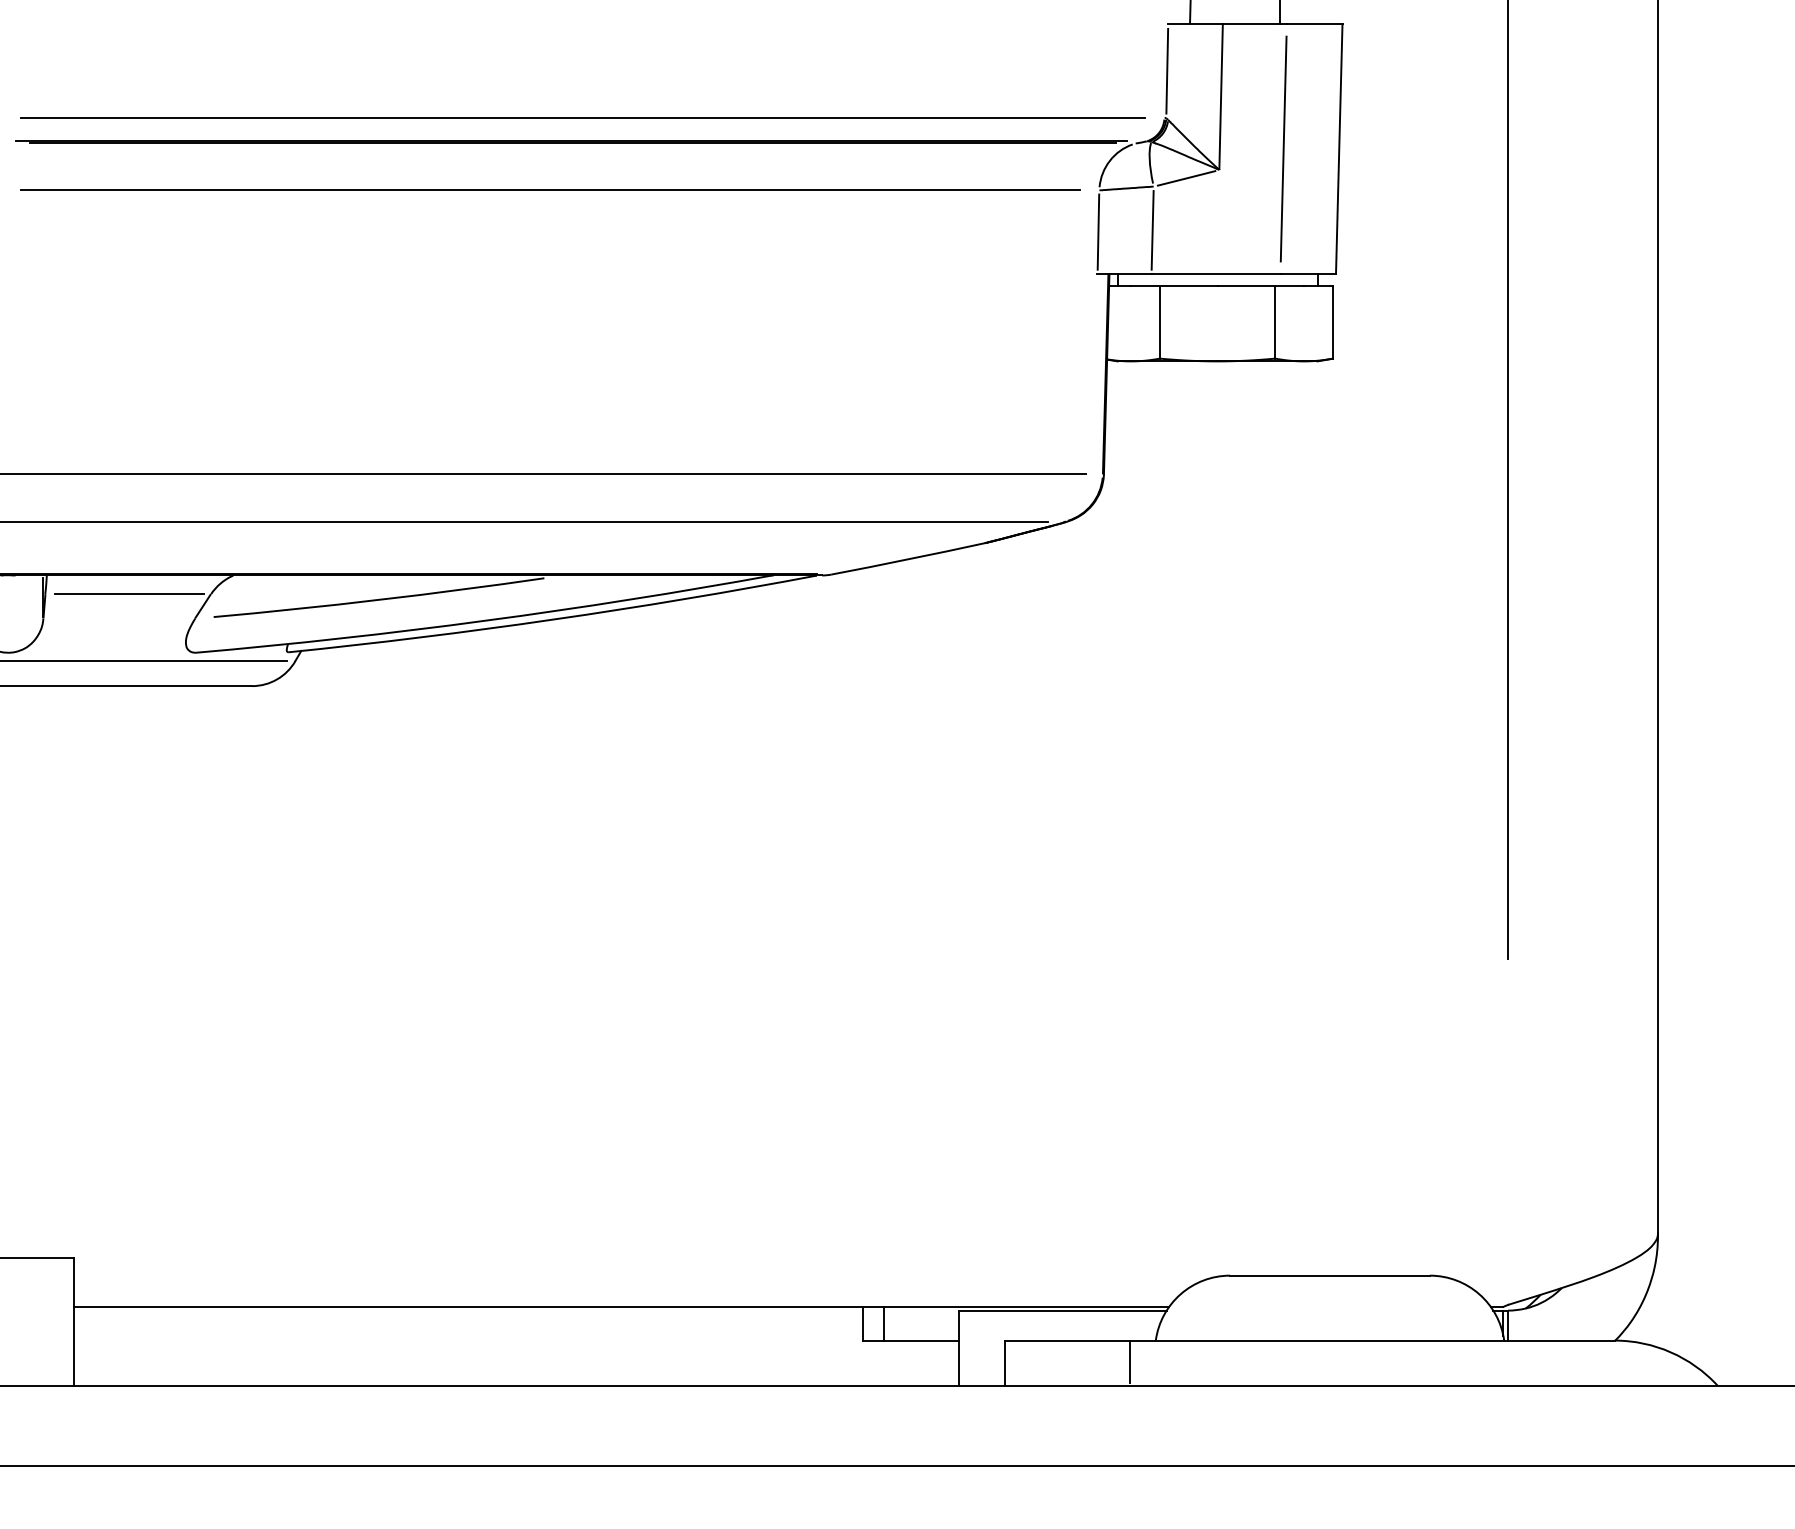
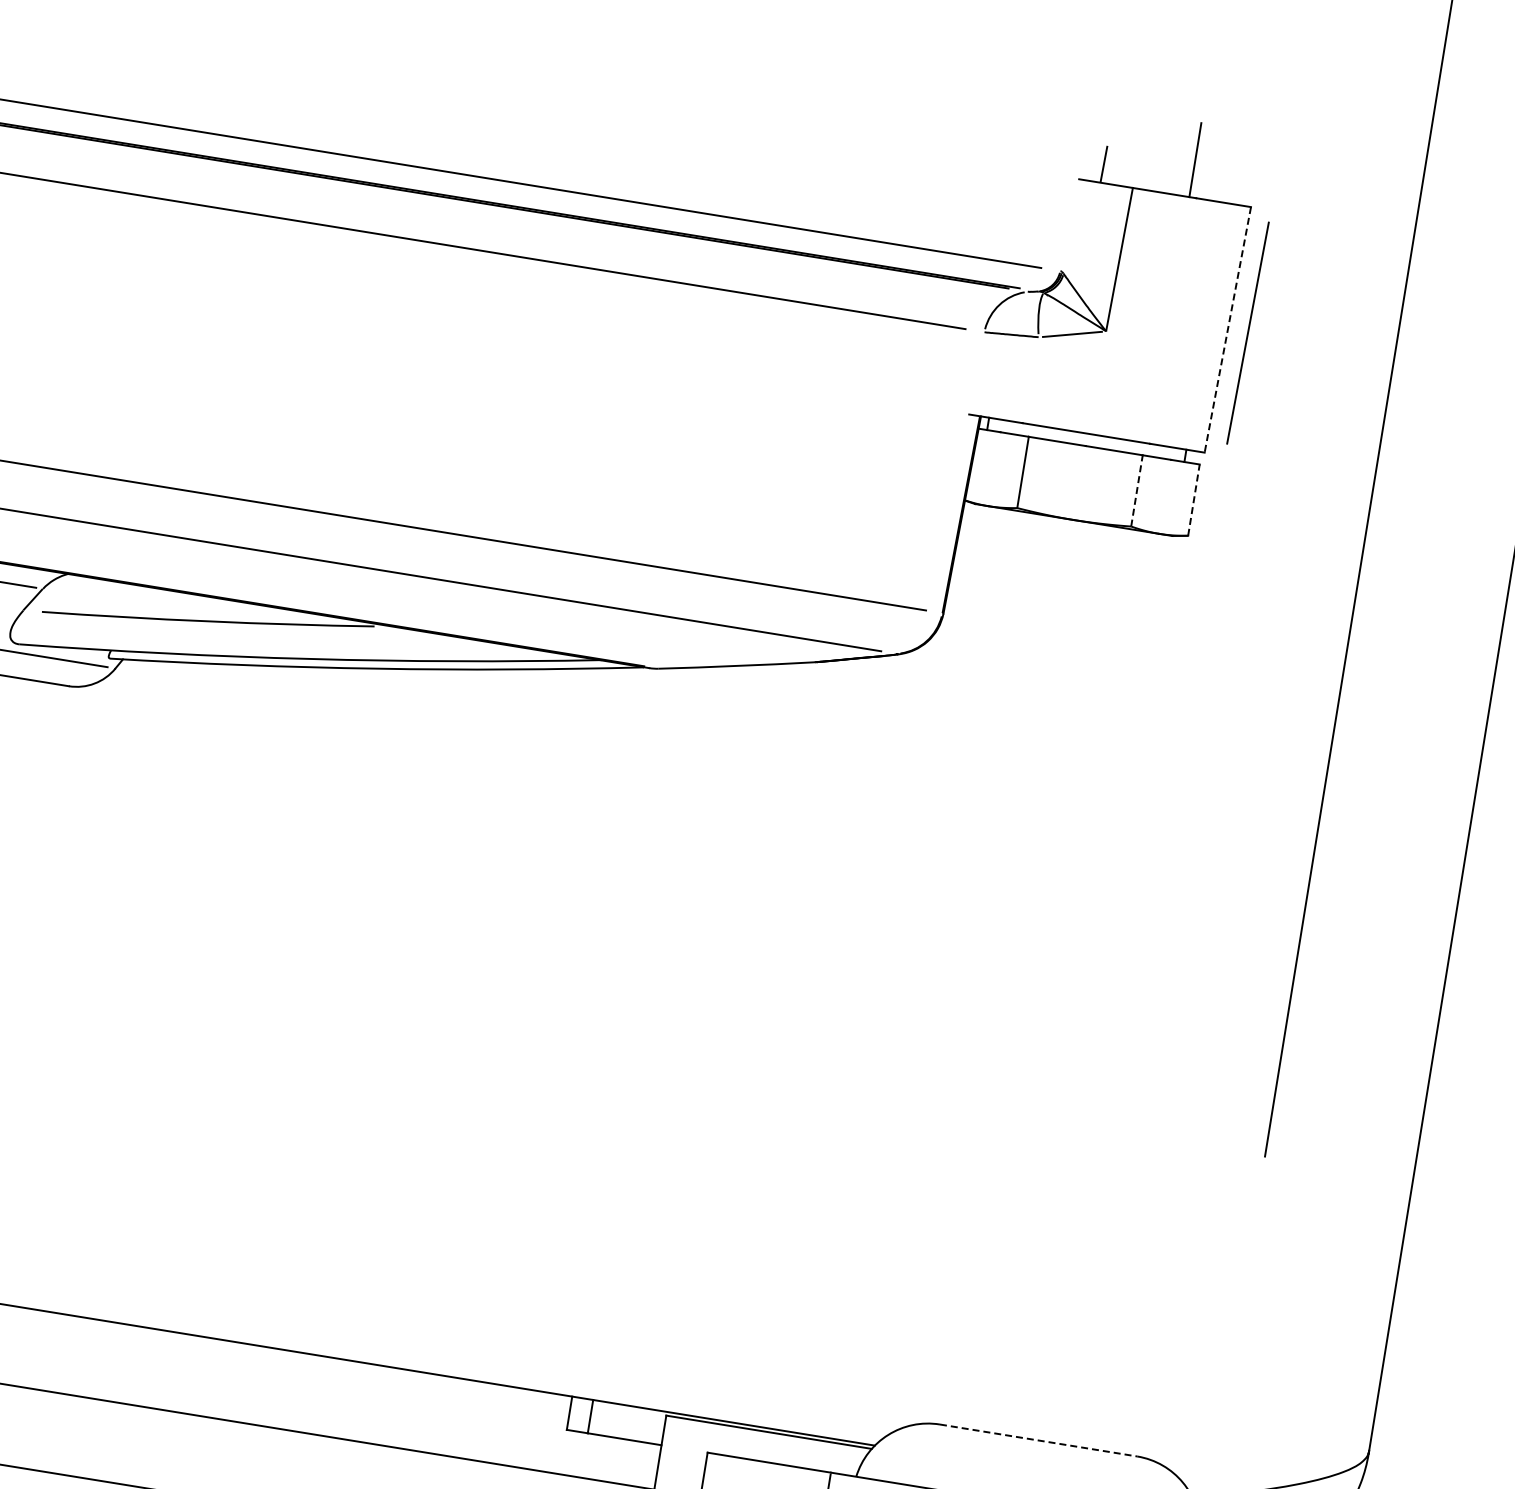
line: (1167, 70) -> (1070, 224), removed
line: (1283, 148) -> (1247, 332), moved
line: (1339, 149) -> (1228, 330), solid -> dashed
line: (1152, 230) -> (1030, 380), removed
line: (1098, 231) -> (977, 372), removed
line: (1275, 322) -> (1137, 490), solid -> dashed
line: (1333, 322) -> (1194, 500), solid -> dashed
line: (1330, 1275) -> (1039, 1440), solid -> dashed

